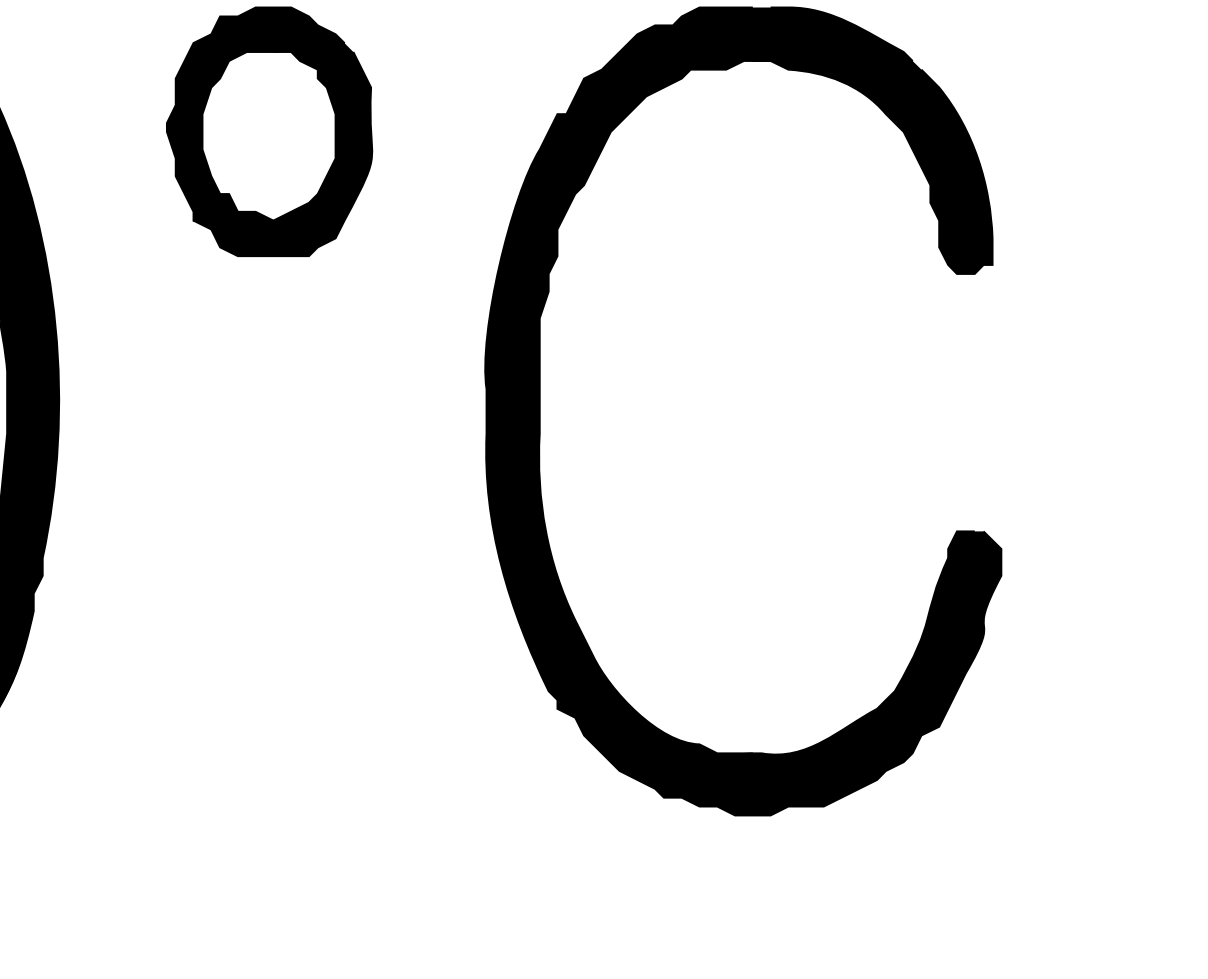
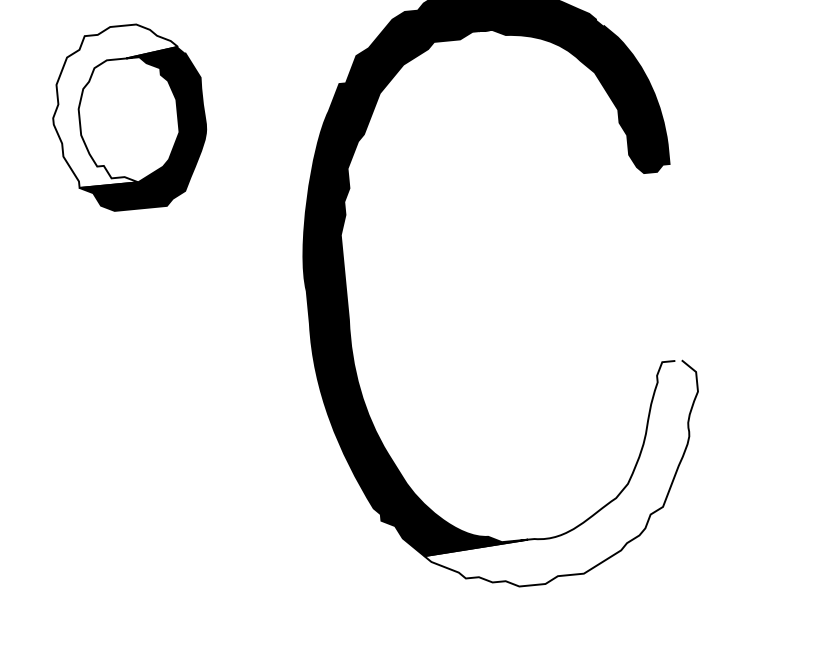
fill: (255, 113) -> (117, 104), removed
fill: (805, 673) -> (561, 477), removed

